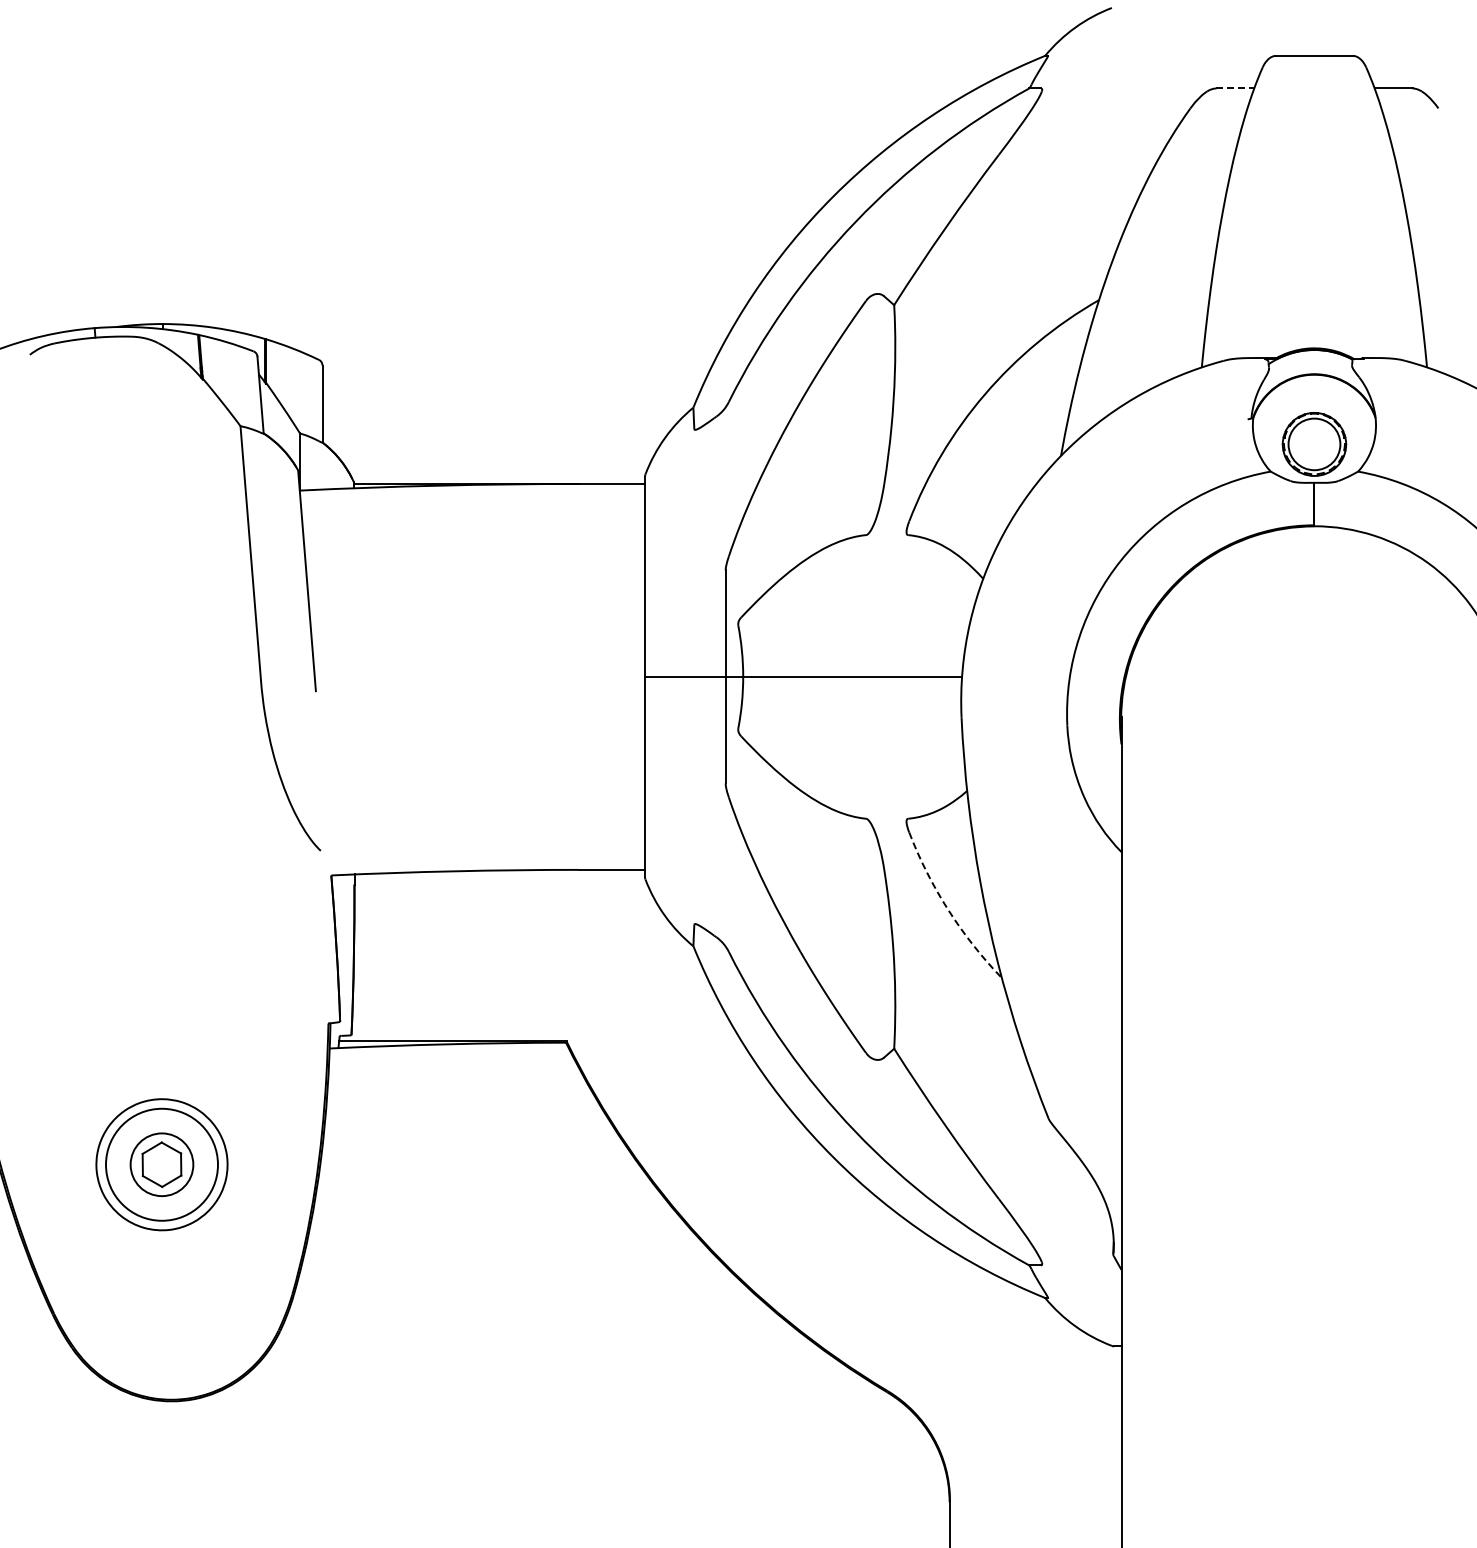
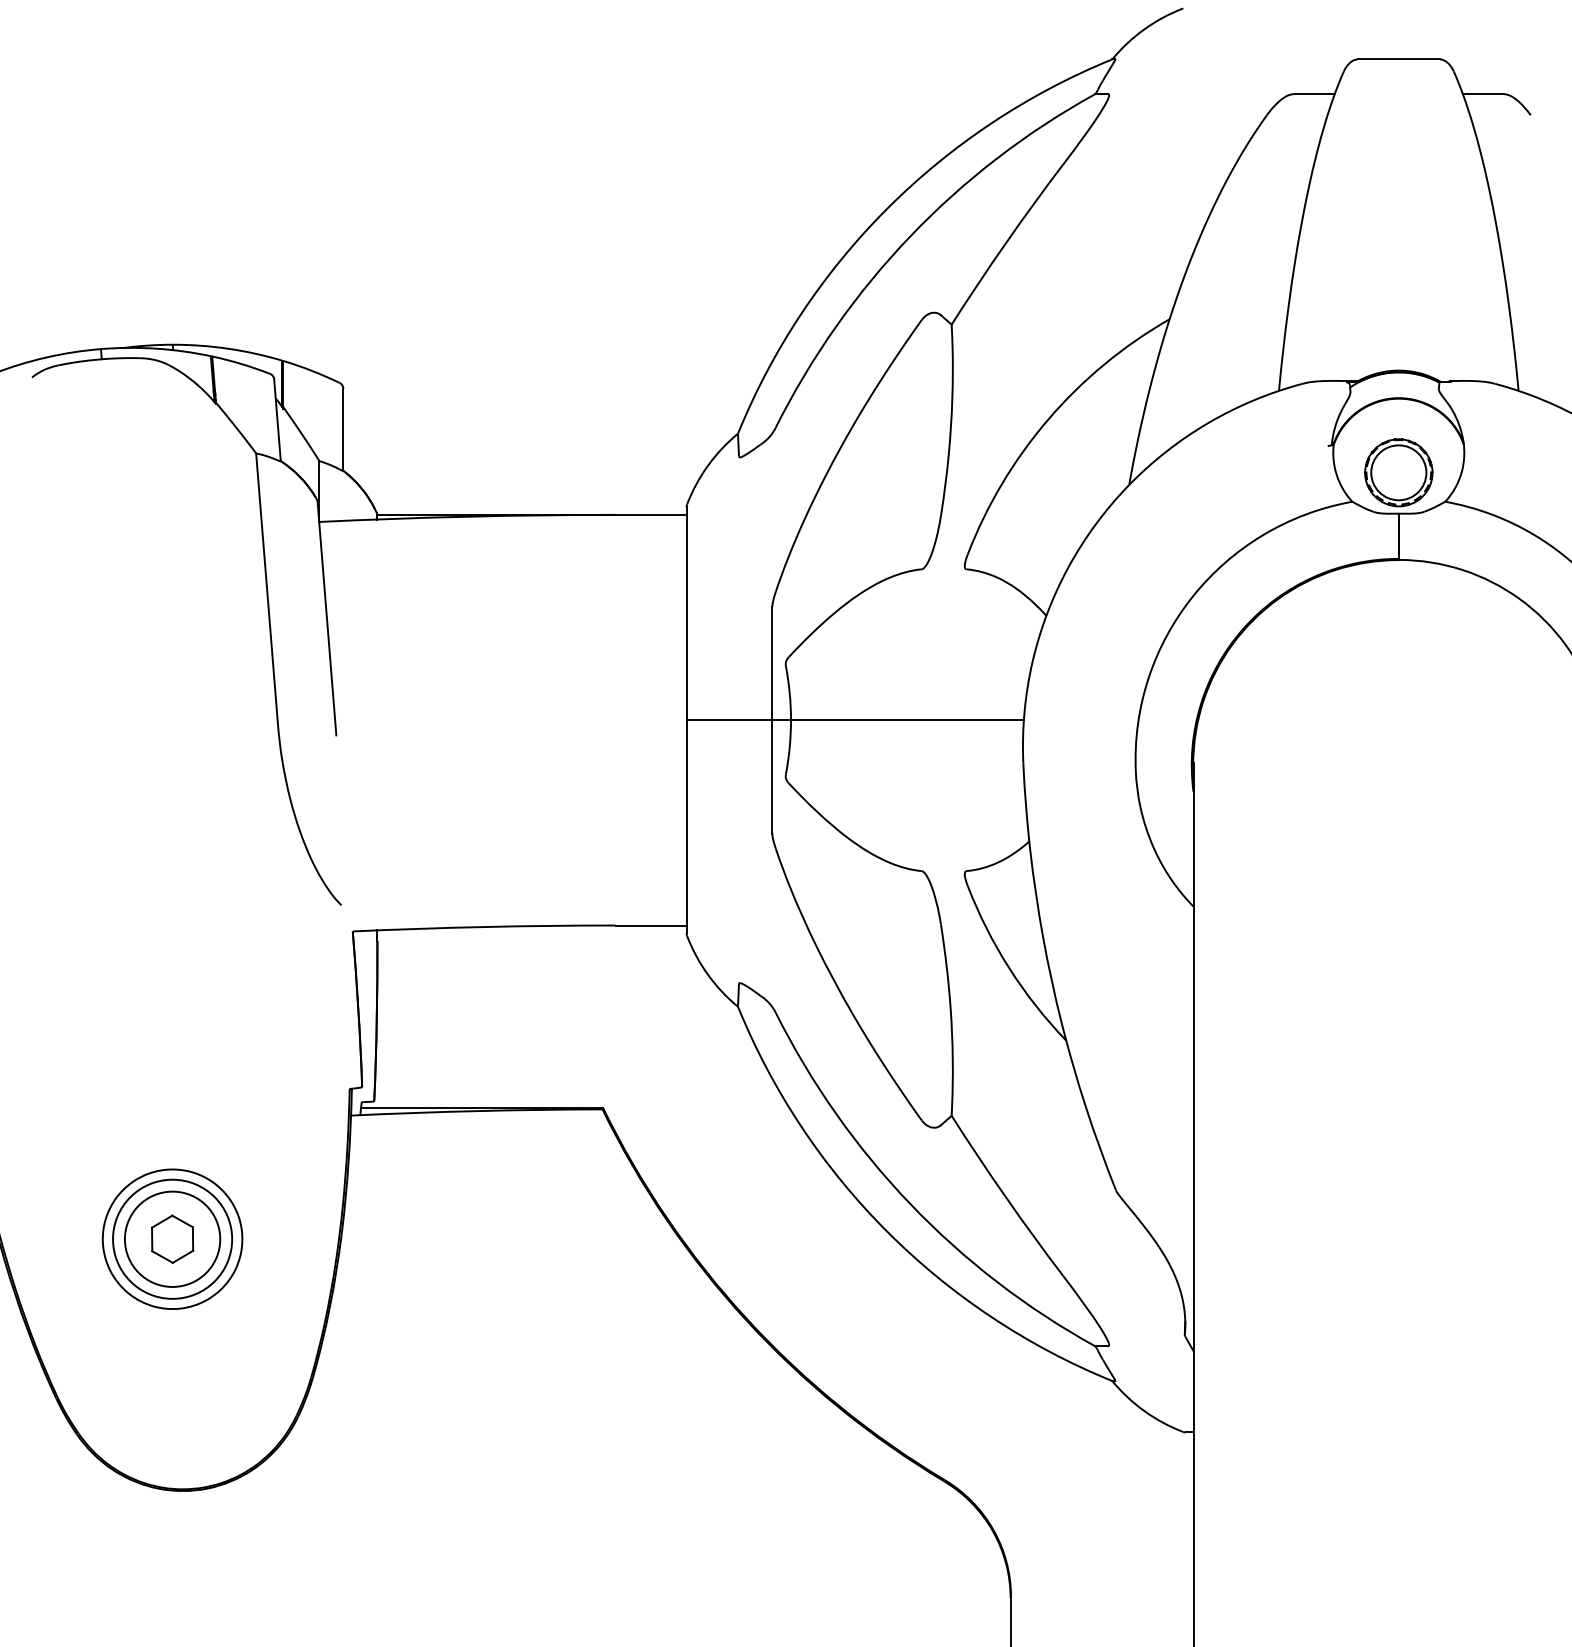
line: (1235, 88) -> (1314, 94), dashed -> solid
arc: (948, 909) -> (1009, 967), dashed -> solid
circle: (161, 1164) -> (172, 1238), size x1.43

